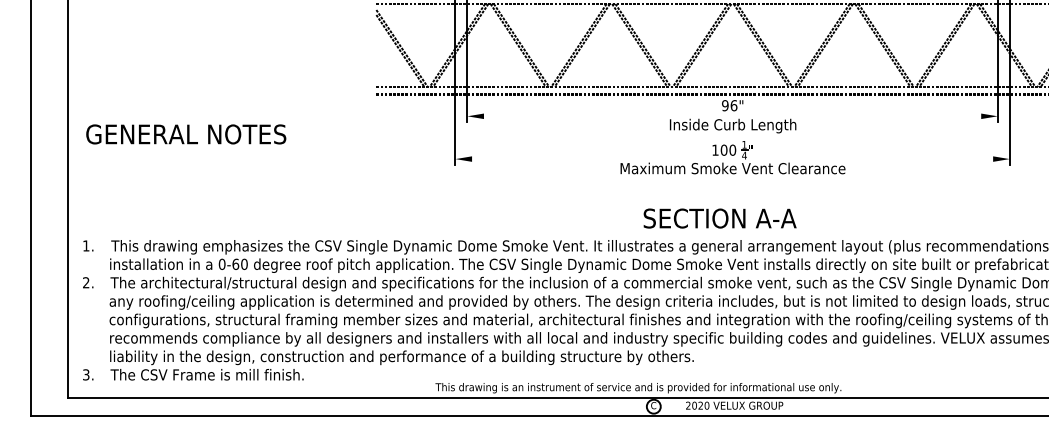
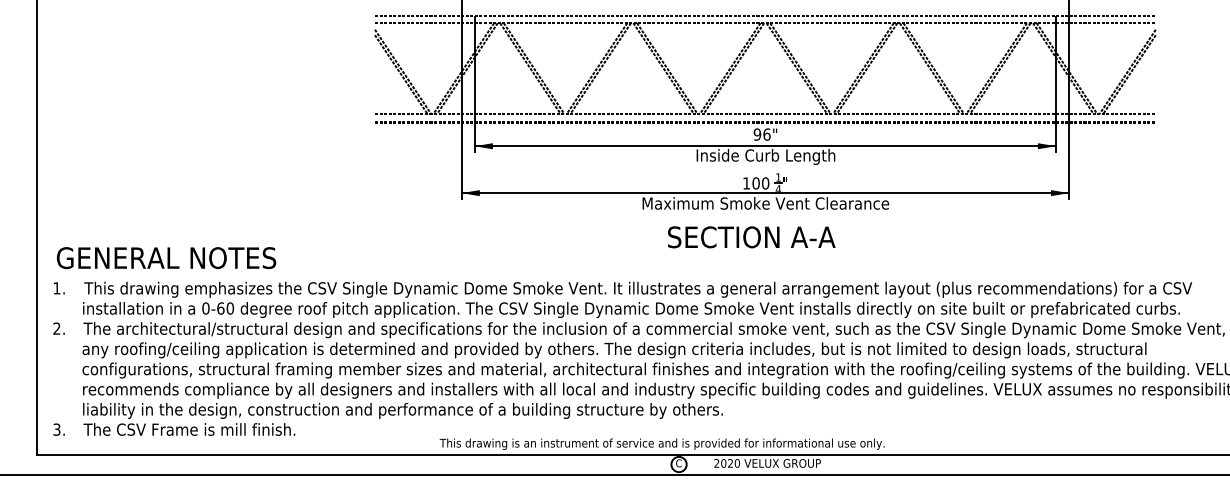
line: (732, 116) -> (765, 146), added
text: (186, 134) -> (166, 258), moved
line: (732, 159) -> (765, 193), added
text: (719, 218) -> (751, 237), moved

